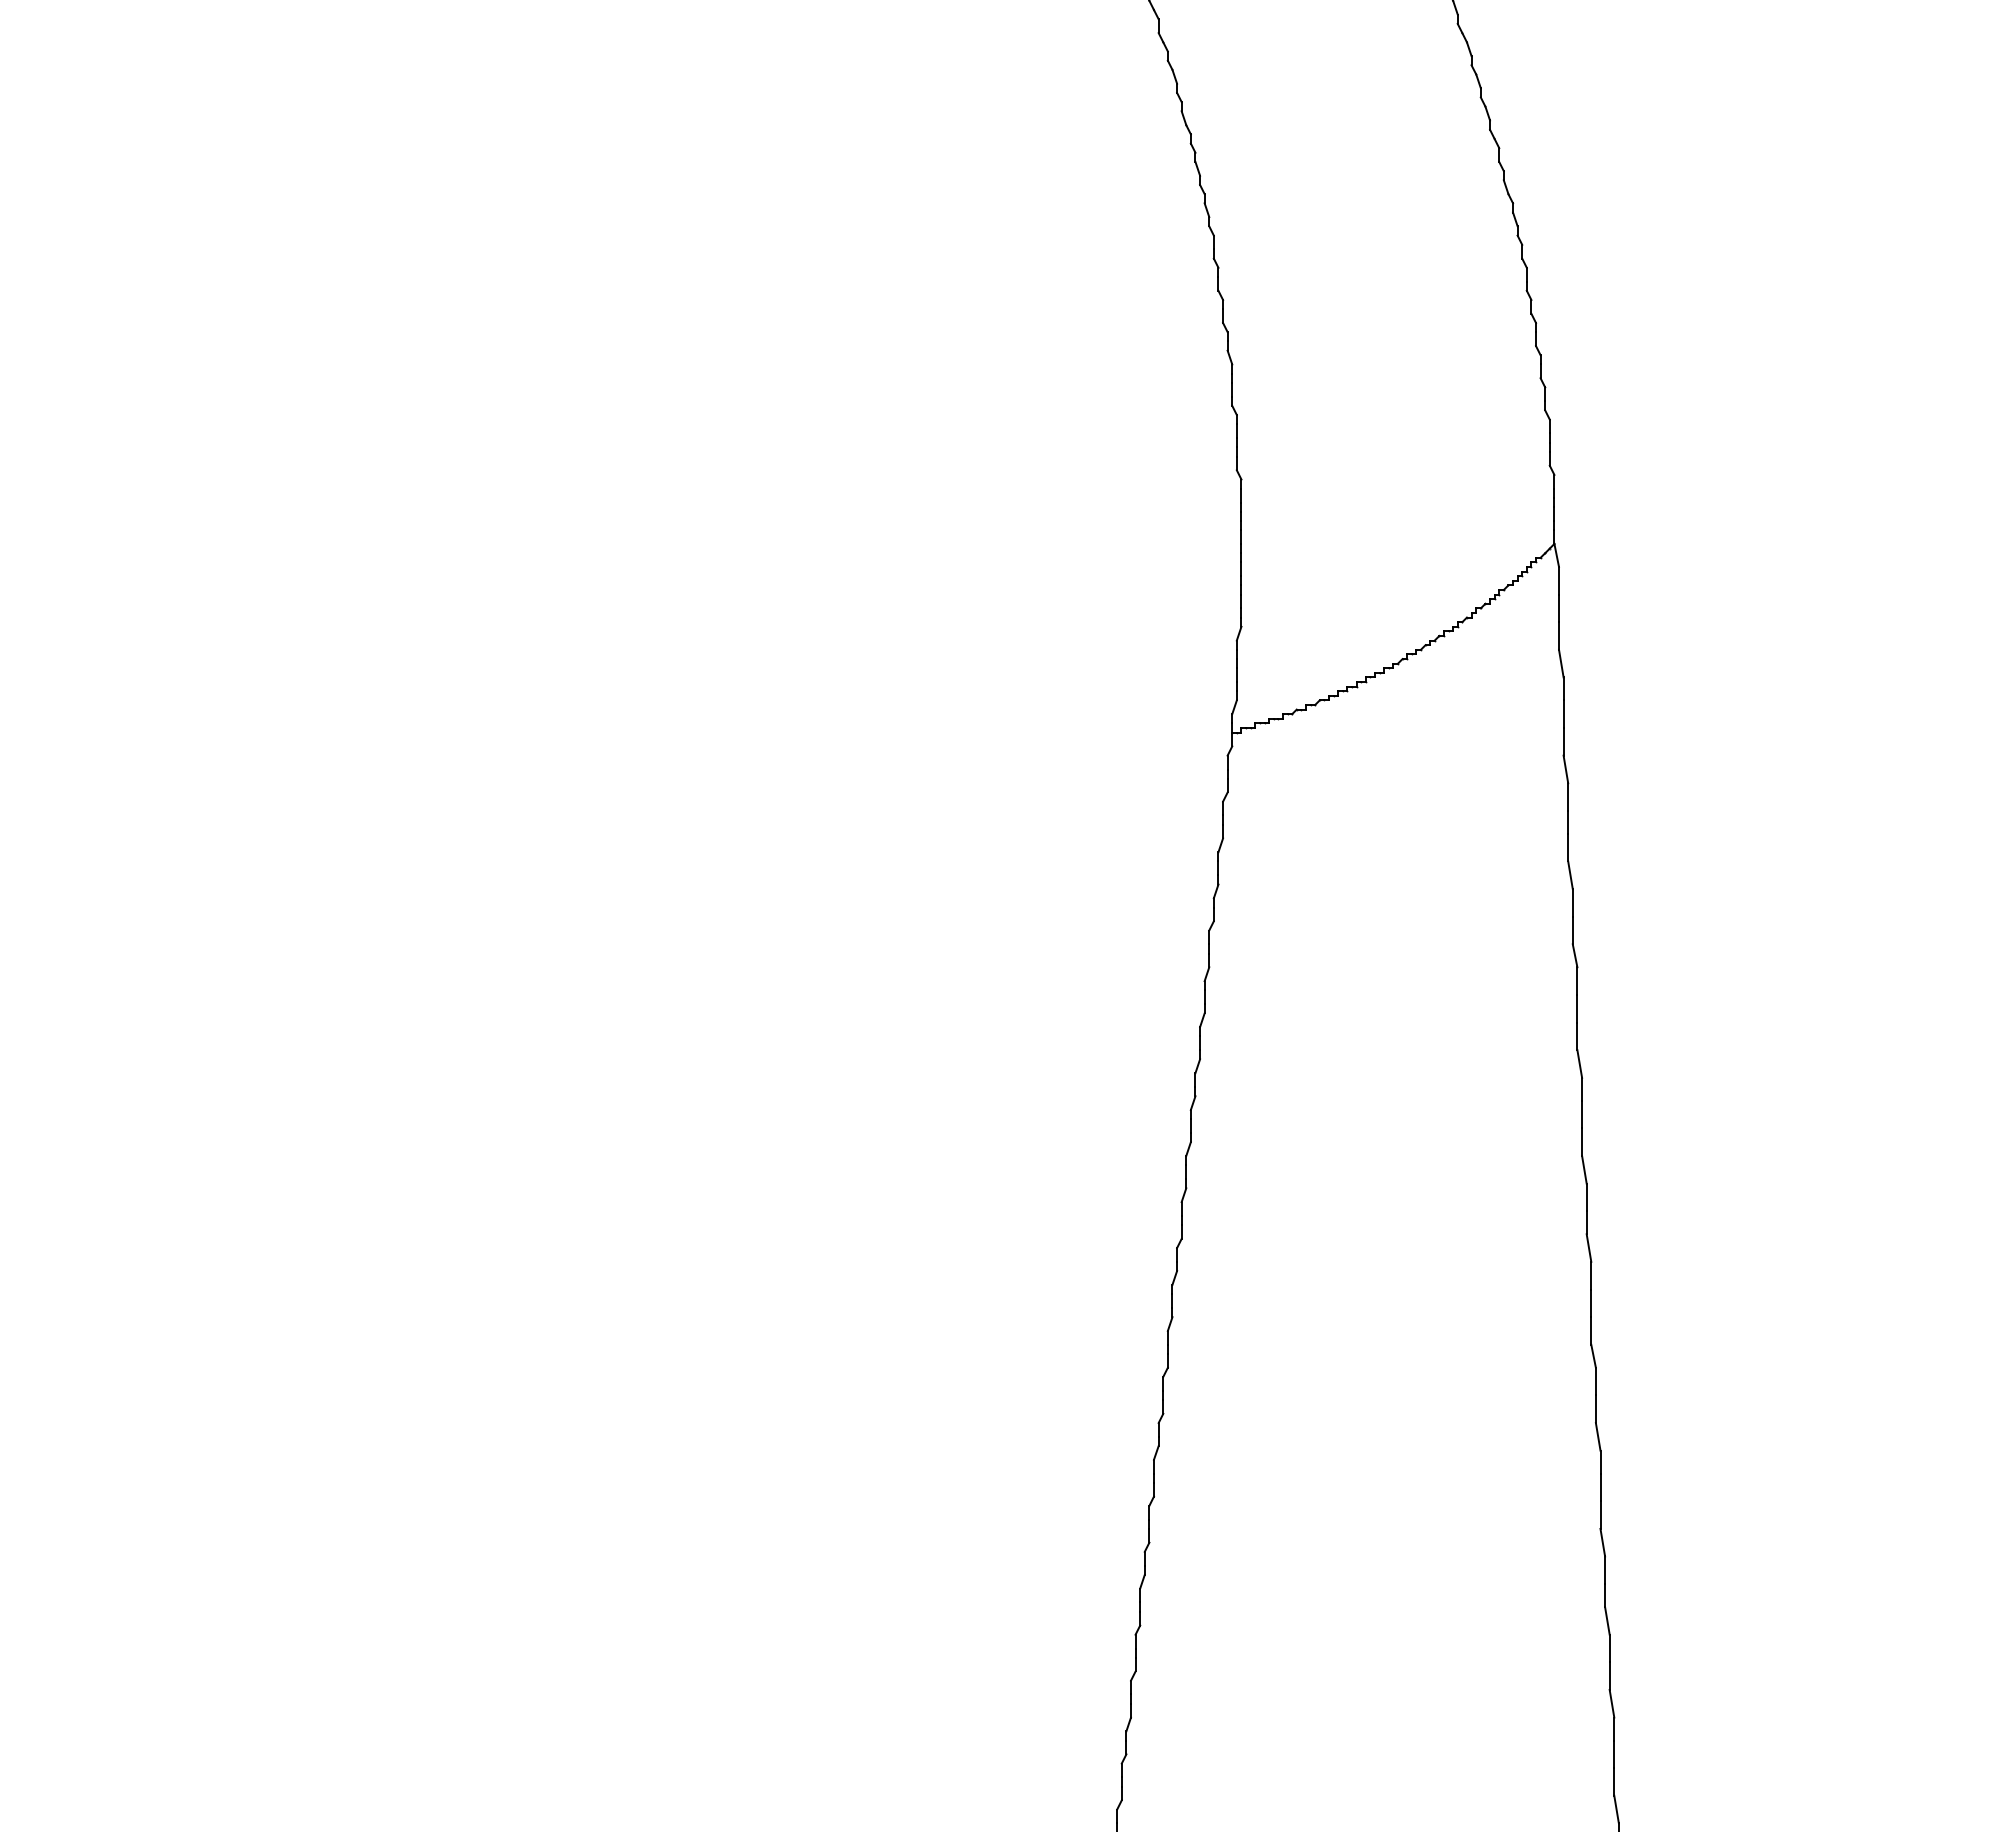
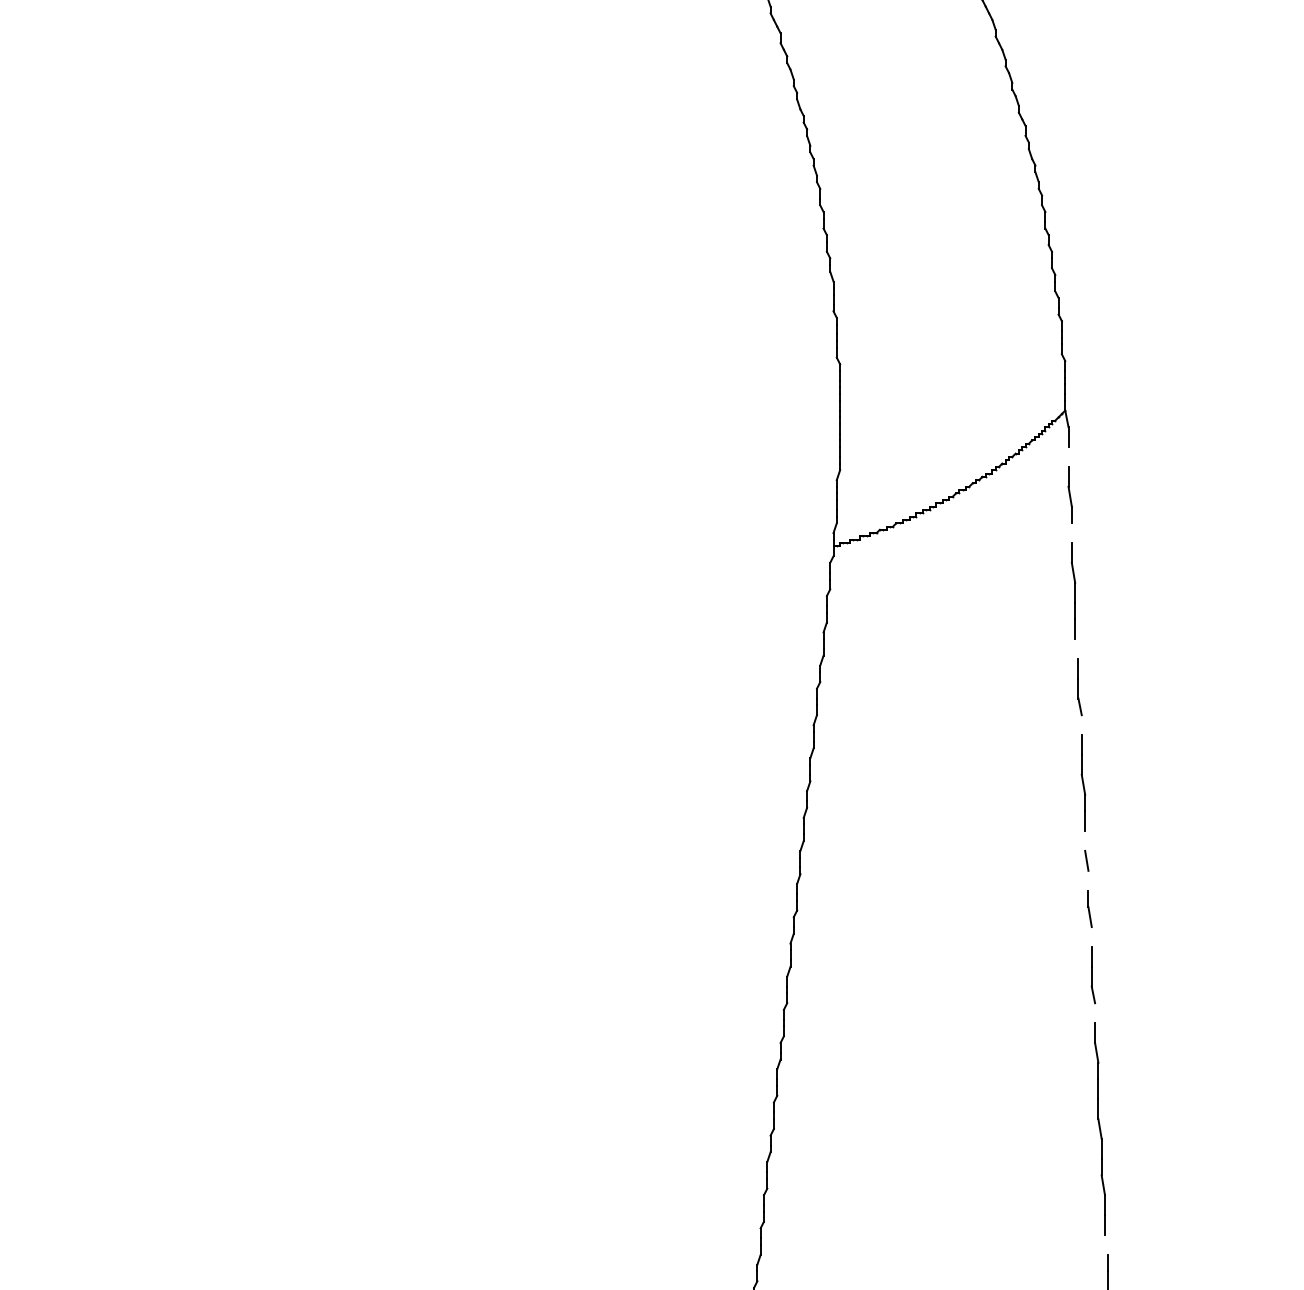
line: (1559, 608) -> (1068, 457), removed
line: (1563, 714) -> (1071, 533), removed
line: (1570, 875) -> (1076, 649), removed
line: (1577, 981) -> (1081, 725), removed
line: (1582, 1142) -> (1085, 841), removed
line: (1586, 1197) -> (1088, 880), removed
line: (1591, 1275) -> (1091, 936), removed
line: (1595, 1381) -> (1094, 1013), removed
line: (1611, 1703) -> (1106, 1244), removed

